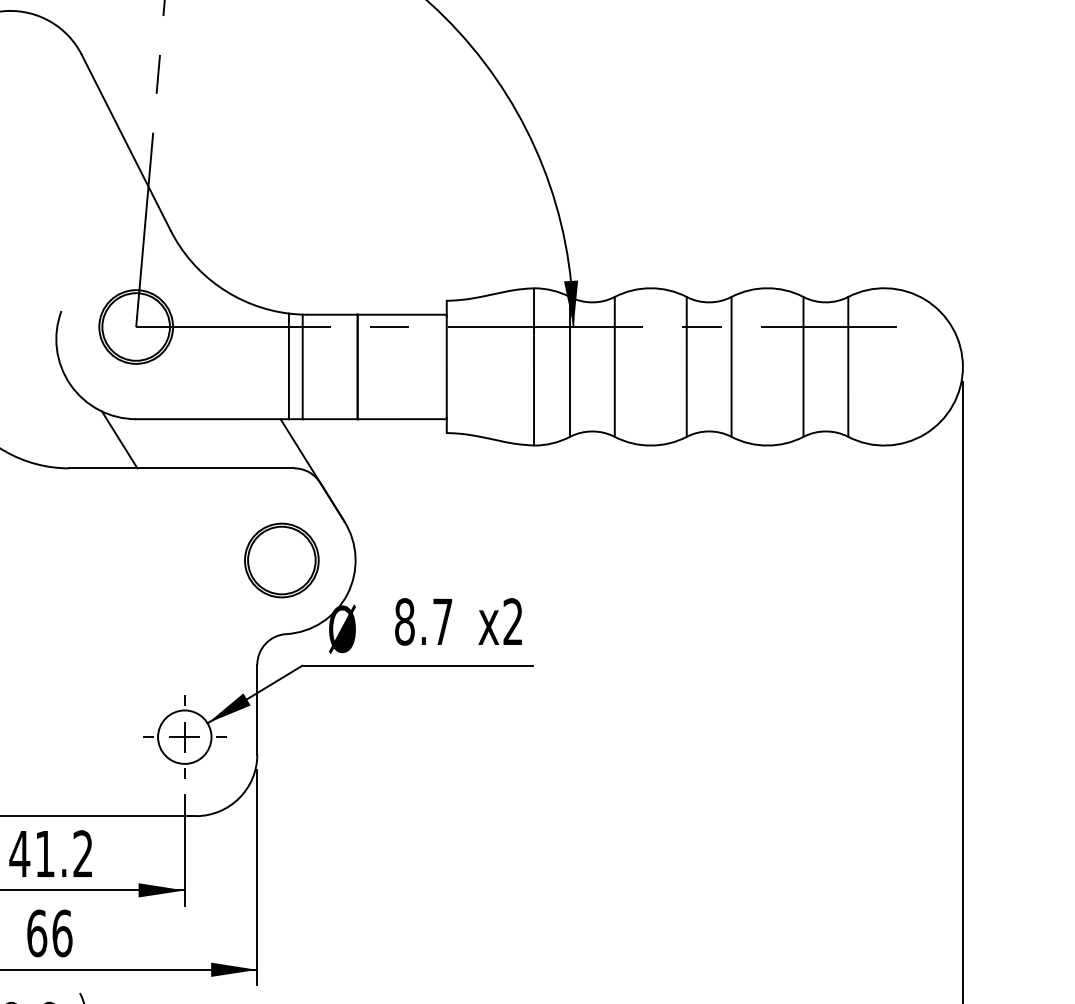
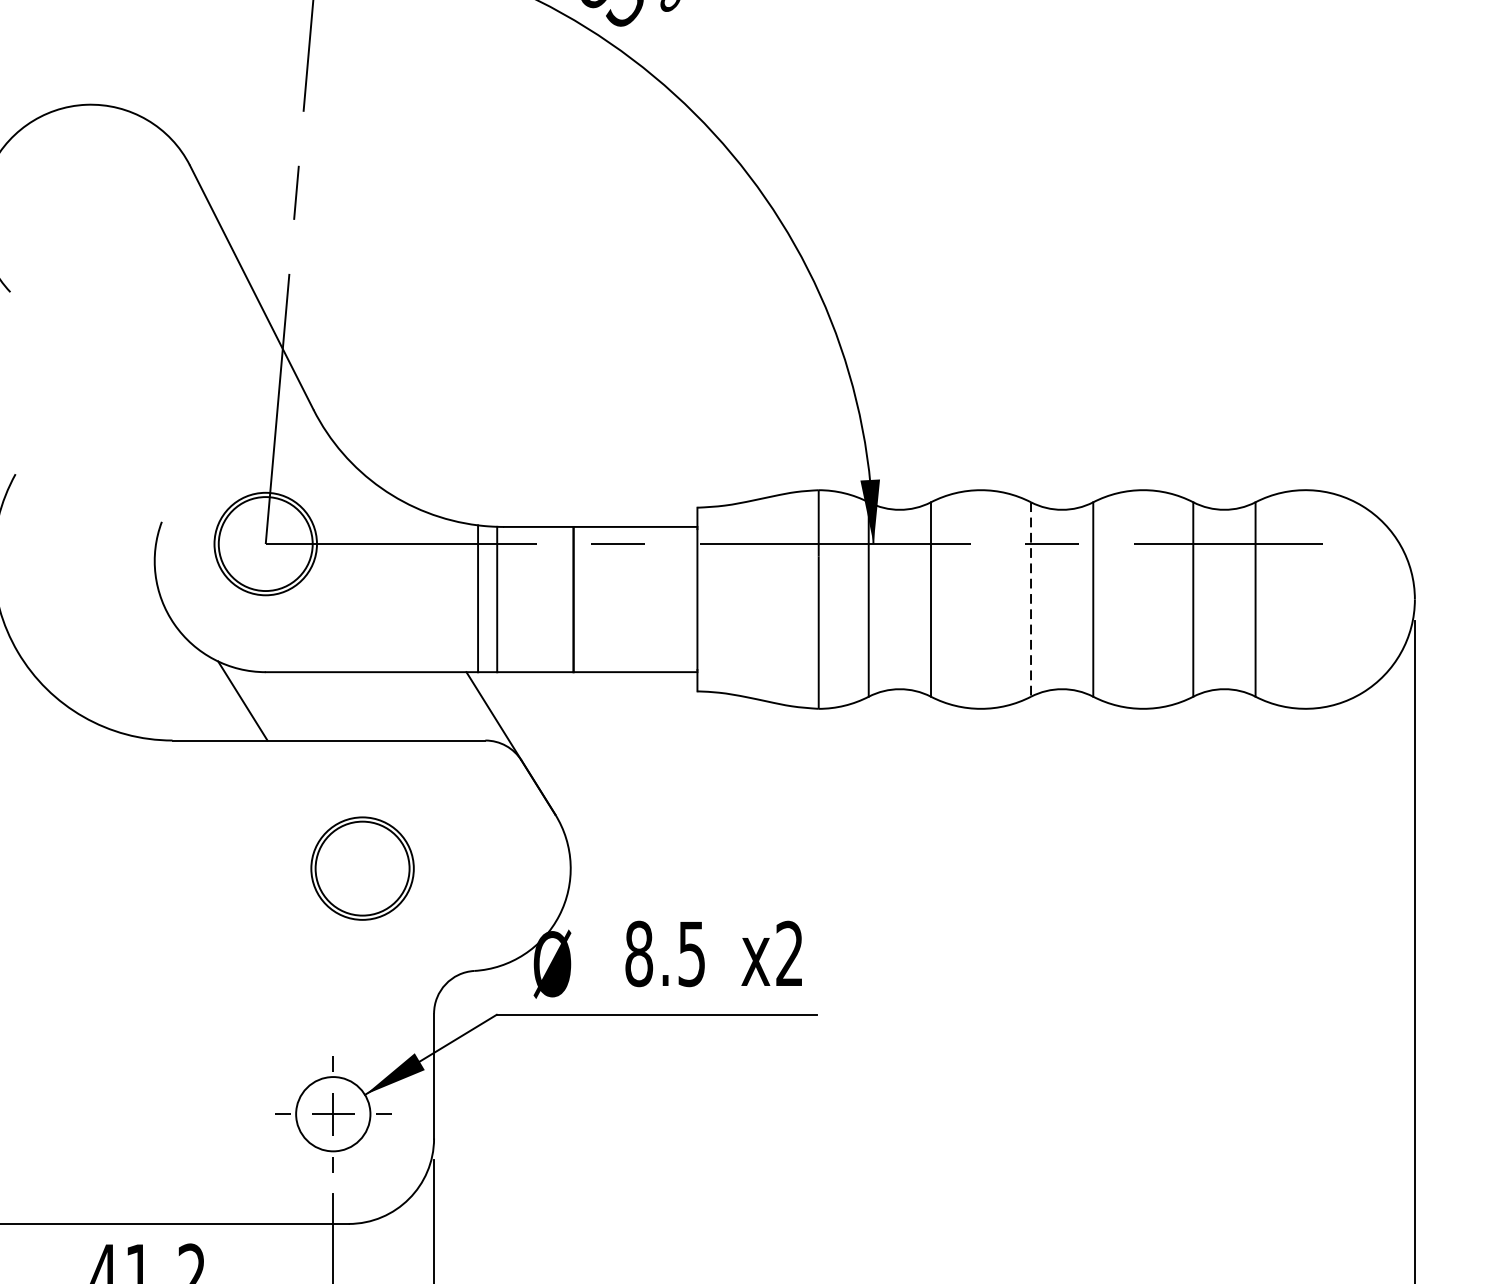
line: (686, 366) -> (1030, 598), solid -> dashed
part: (281, 560) -> (362, 868), moved
text: (442, 621) -> (691, 953), 8.7 -> 8.5

